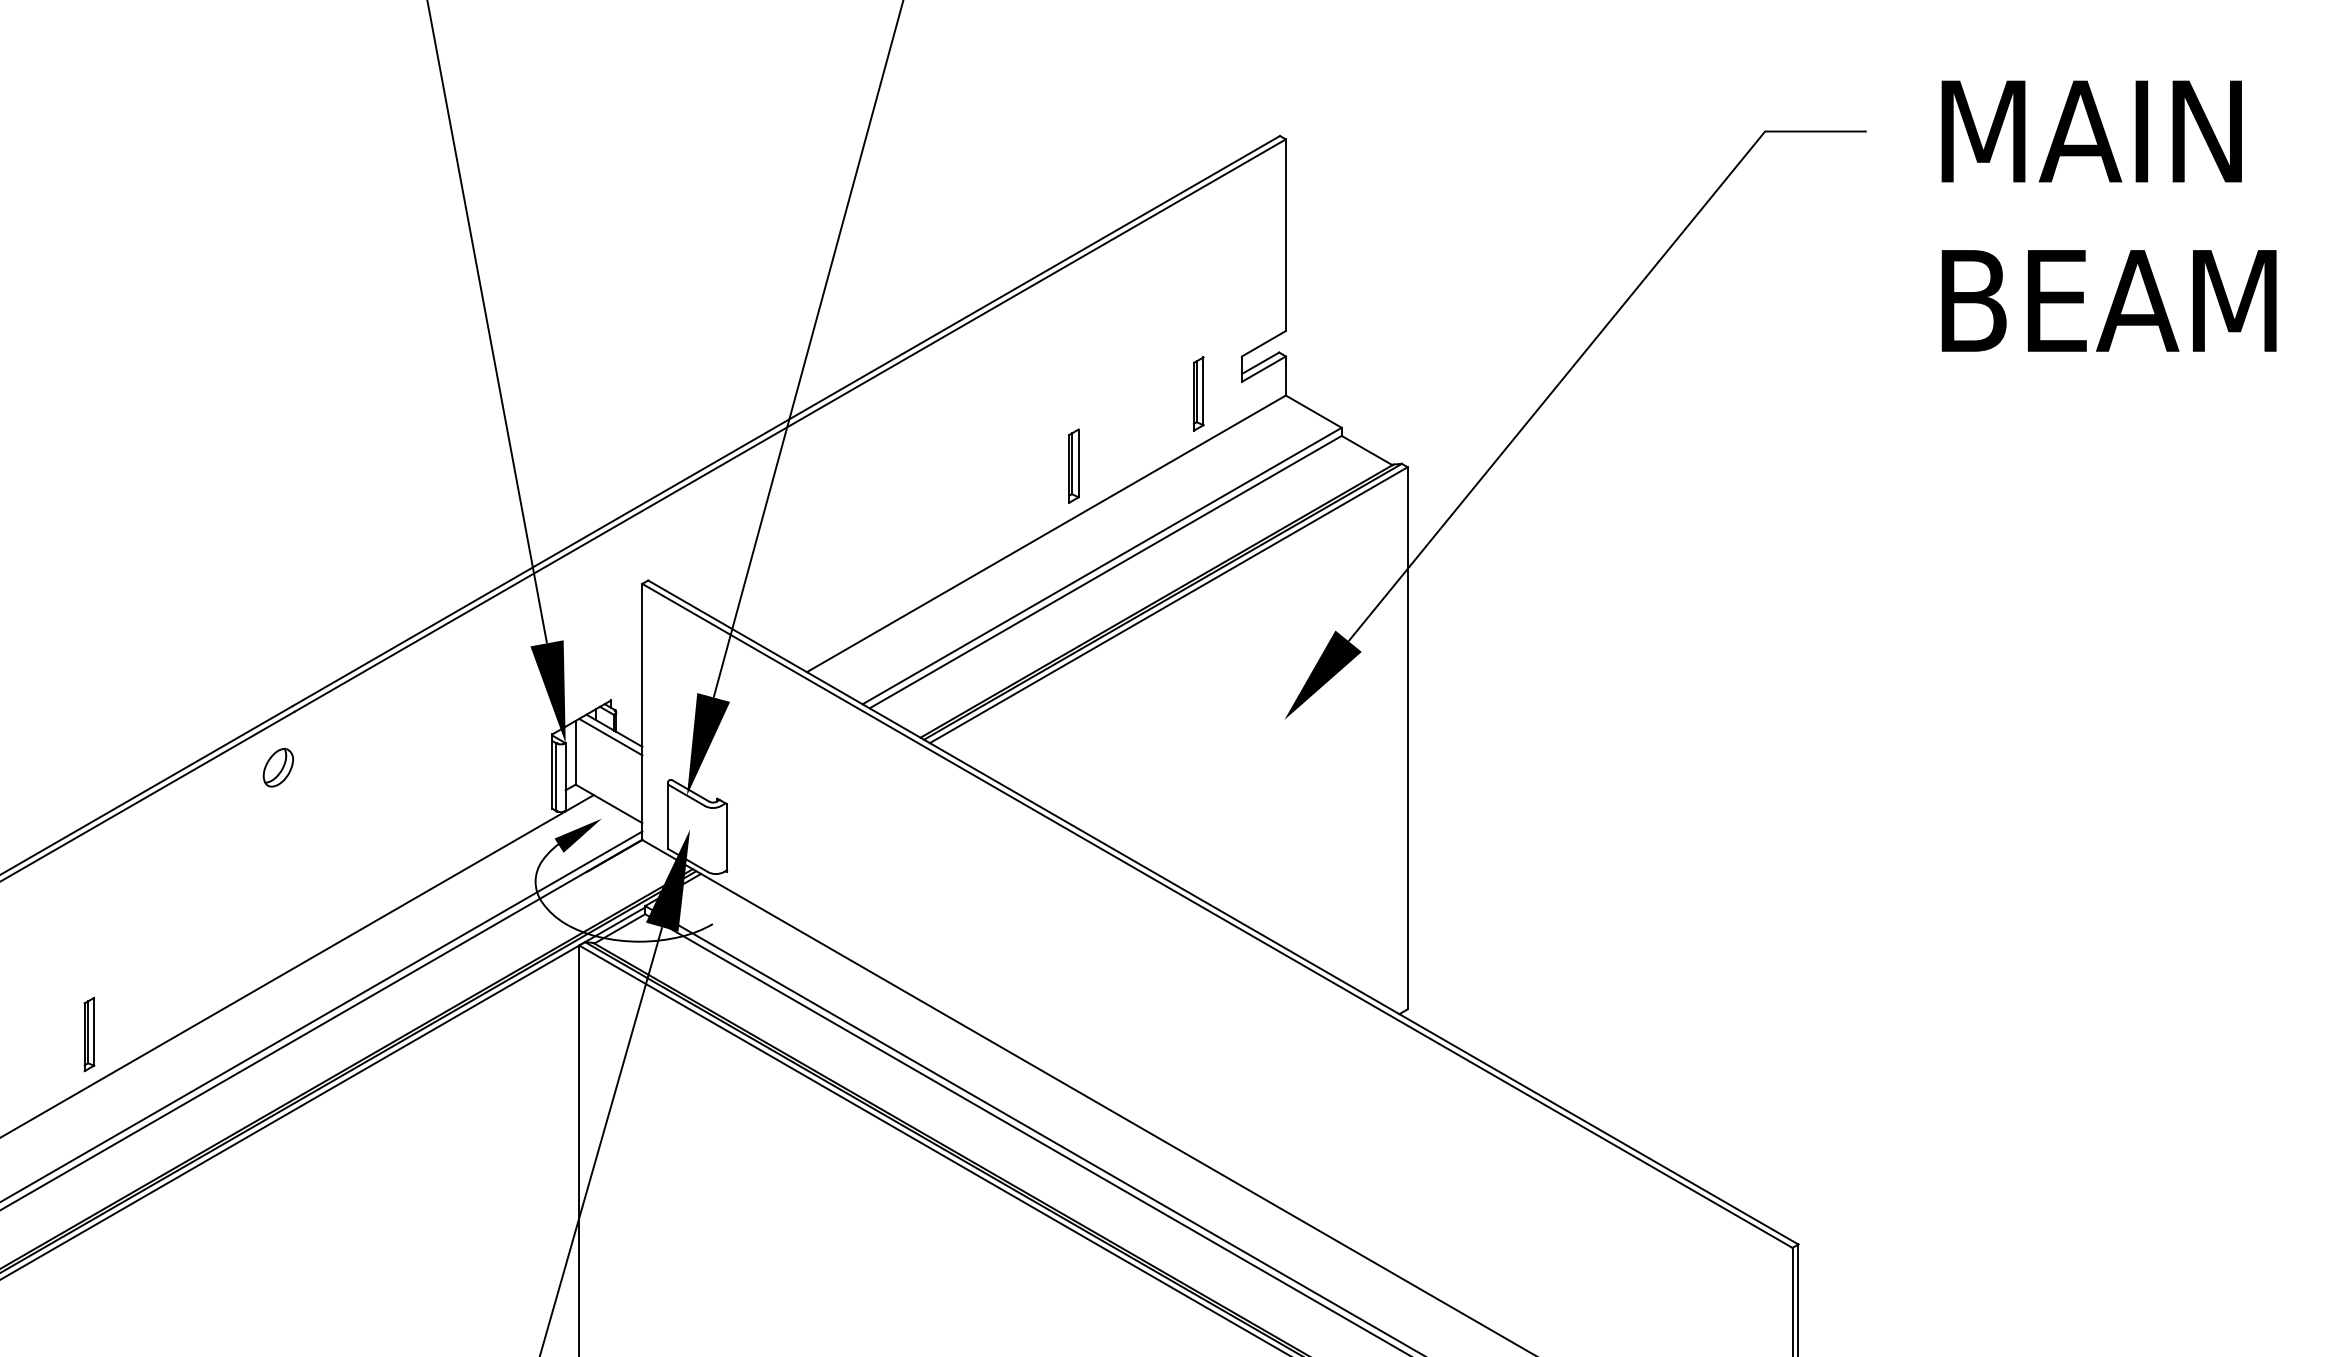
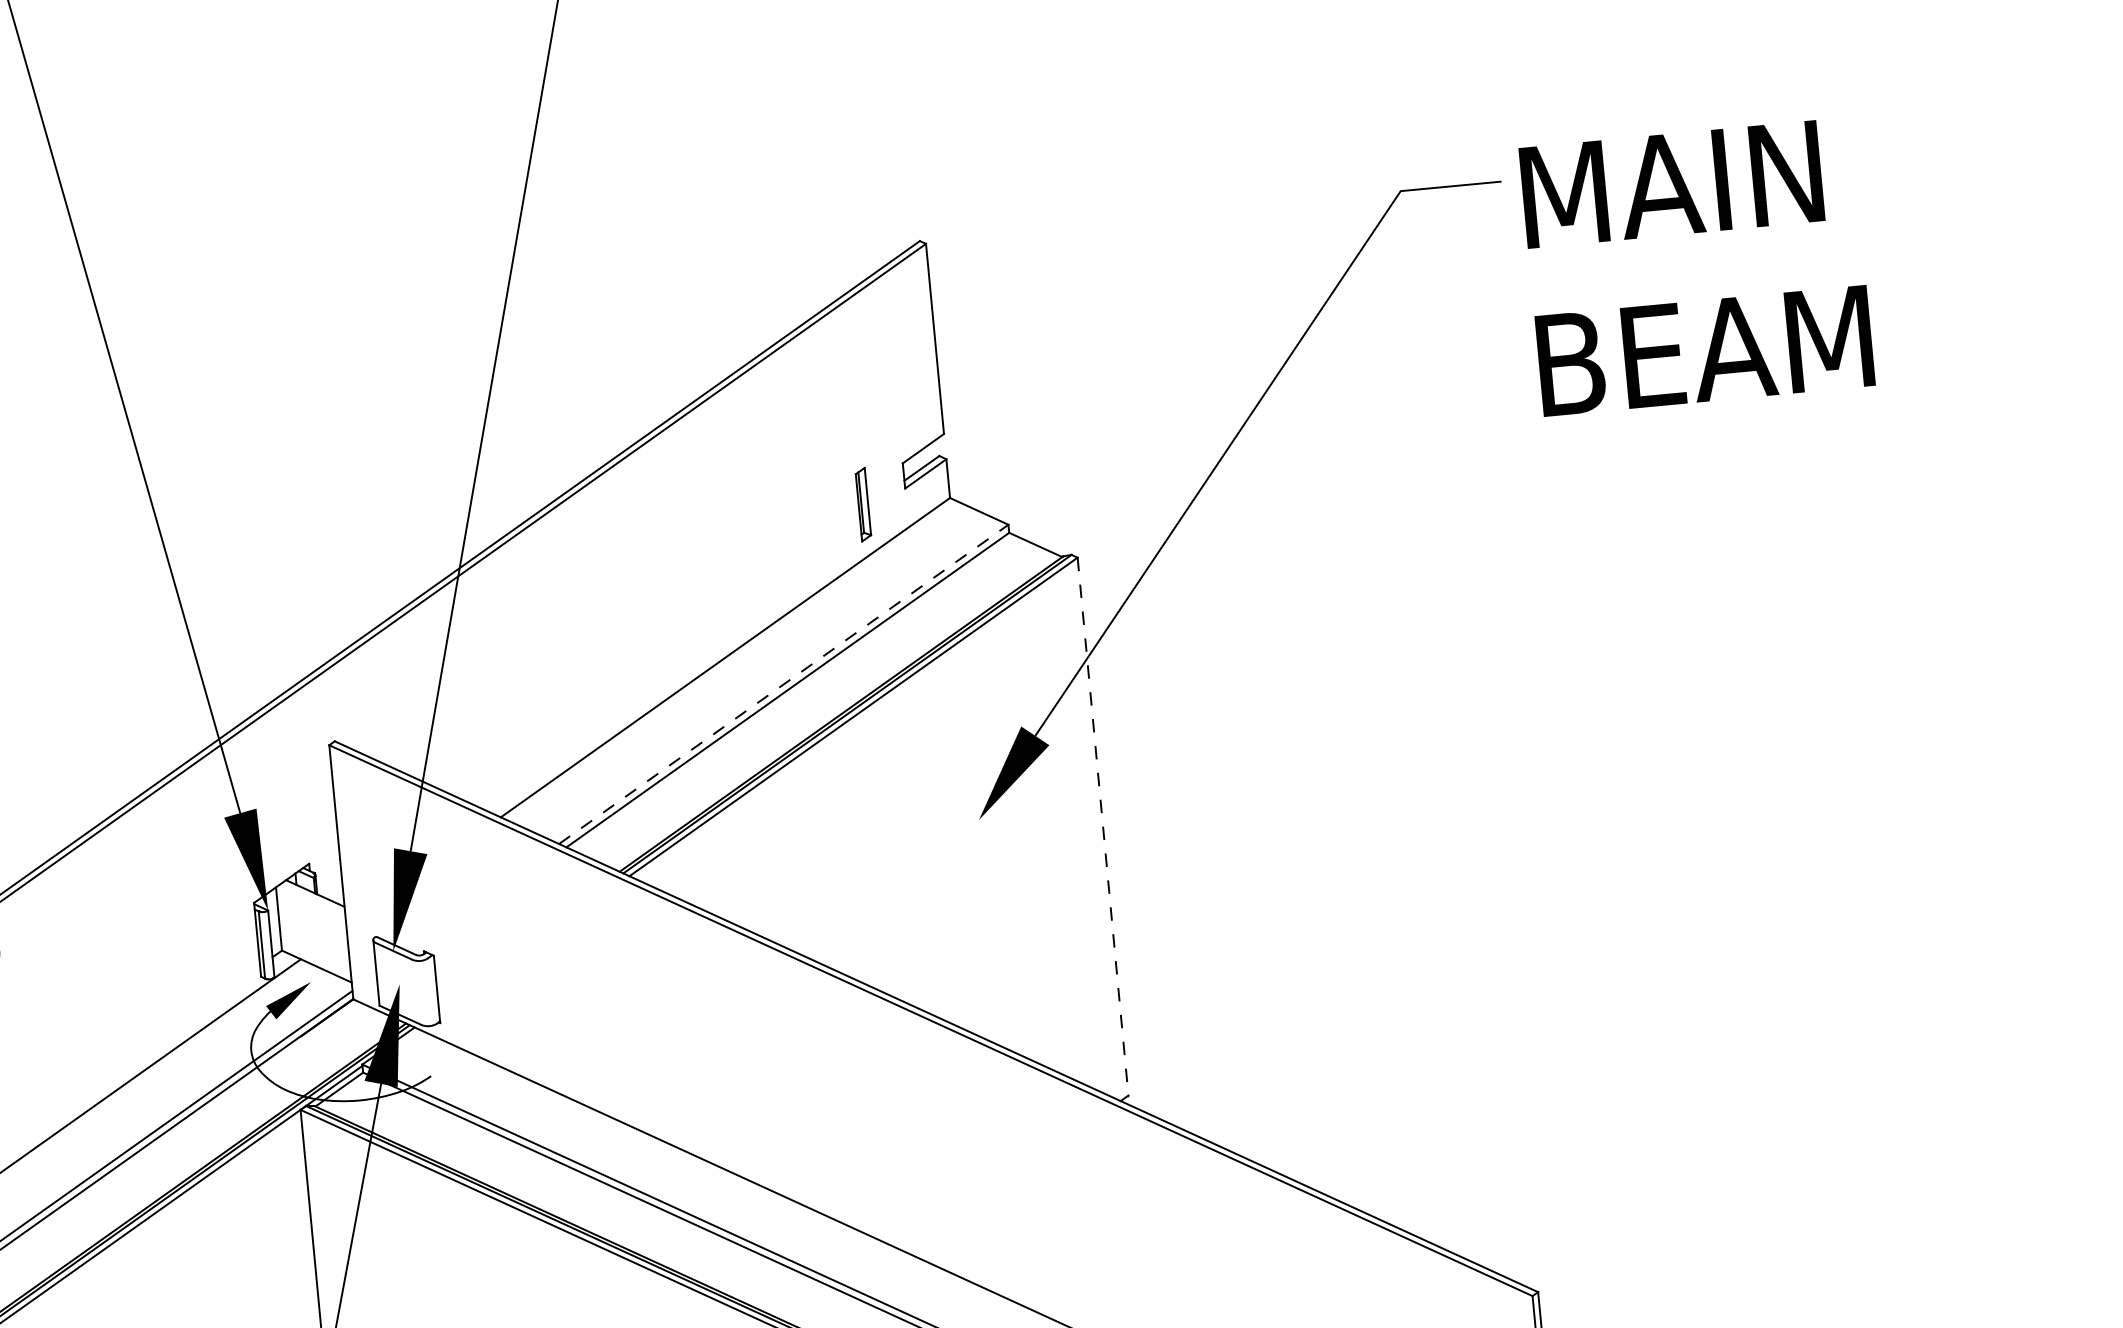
text: (2108, 215) -> (1696, 266), moved
part: (1073, 465) -> (745, 587), removed
line: (1102, 566) -> (784, 684), solid -> dashed
line: (610, 736) -> (311, 899), removed
line: (1407, 738) -> (1102, 826), solid -> dashed

